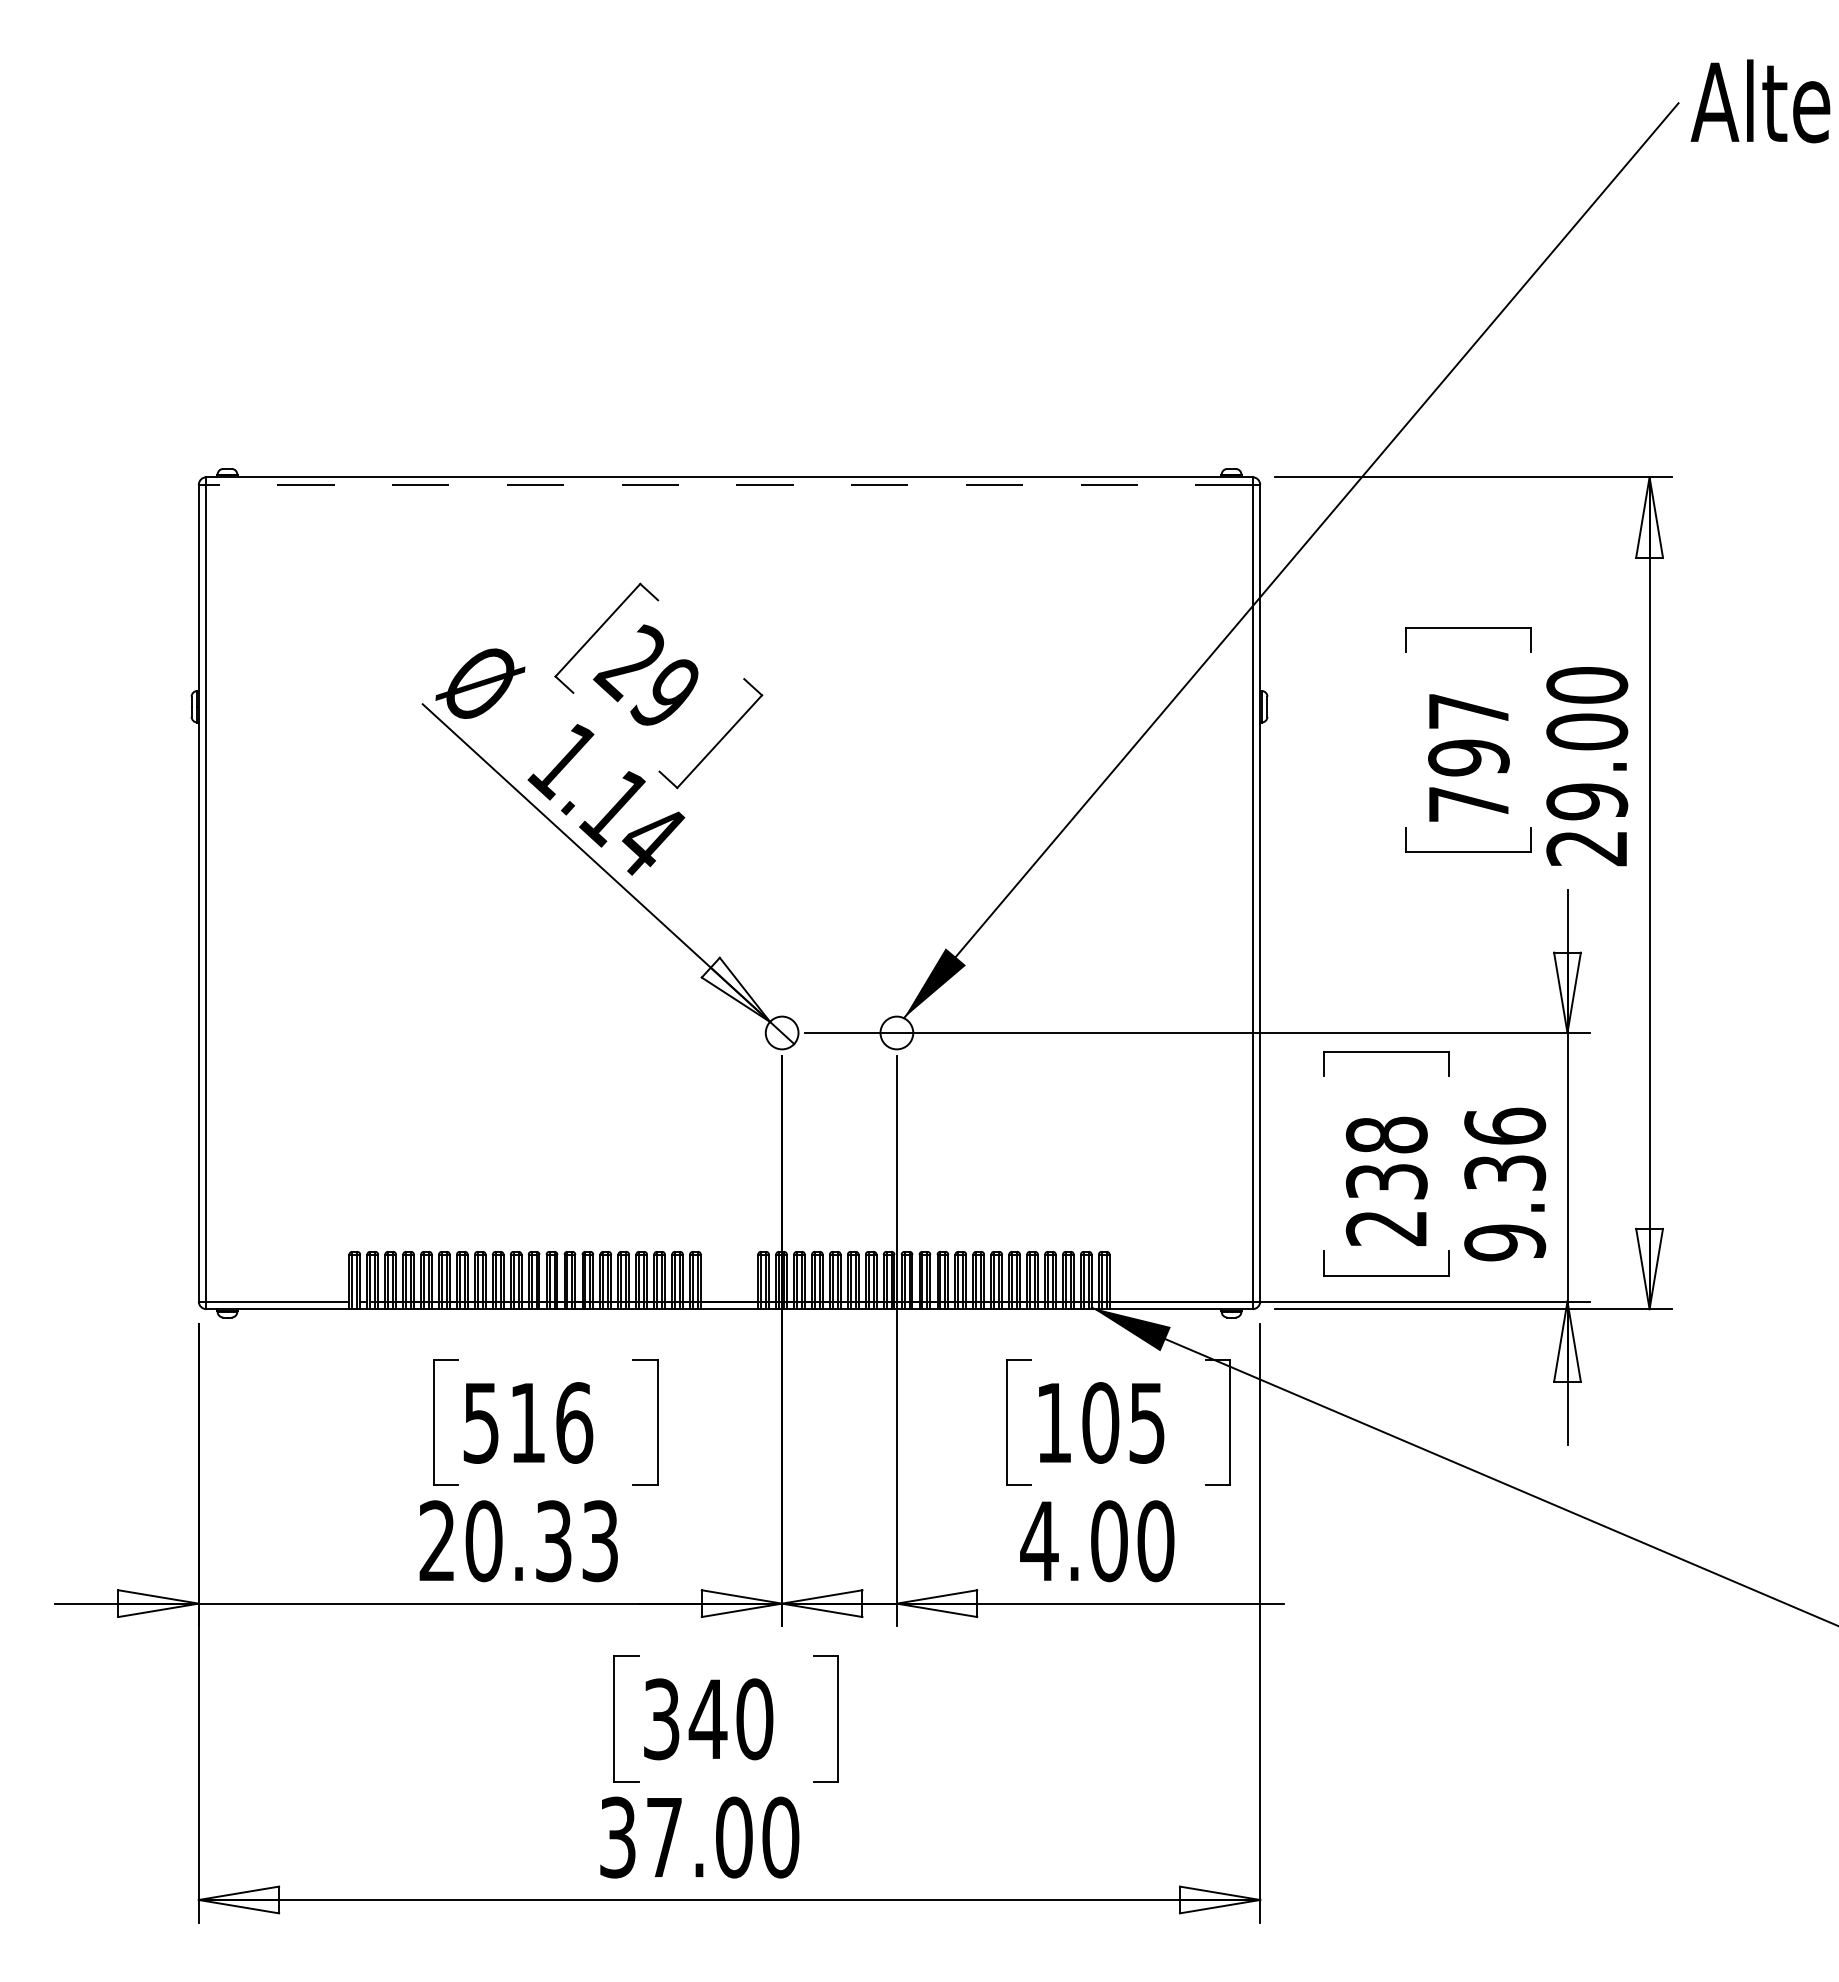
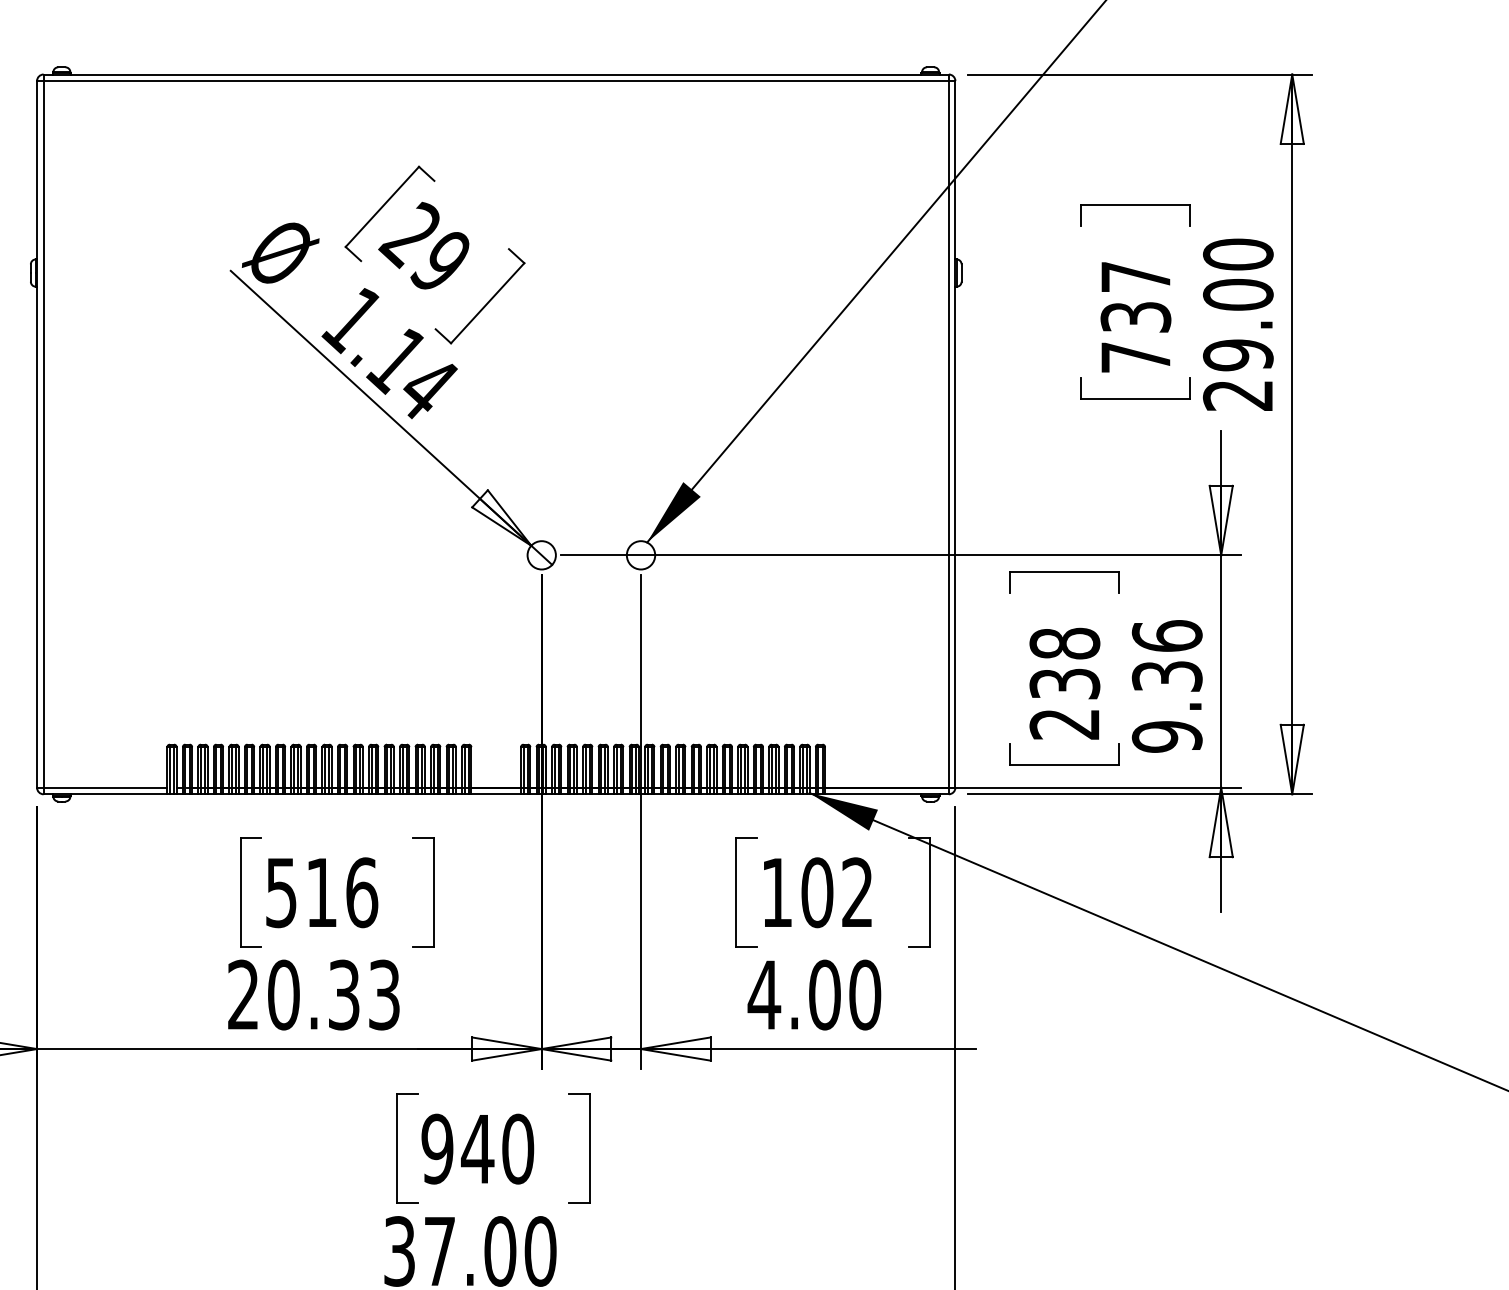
line: (729, 484) -> (496, 80), dashed -> solid
text: (1468, 757) -> (1135, 316), 797 -> 737
text: (1146, 1422) -> (856, 892), 105 -> 102
text: (661, 1719) -> (437, 1149), 340 -> 940

